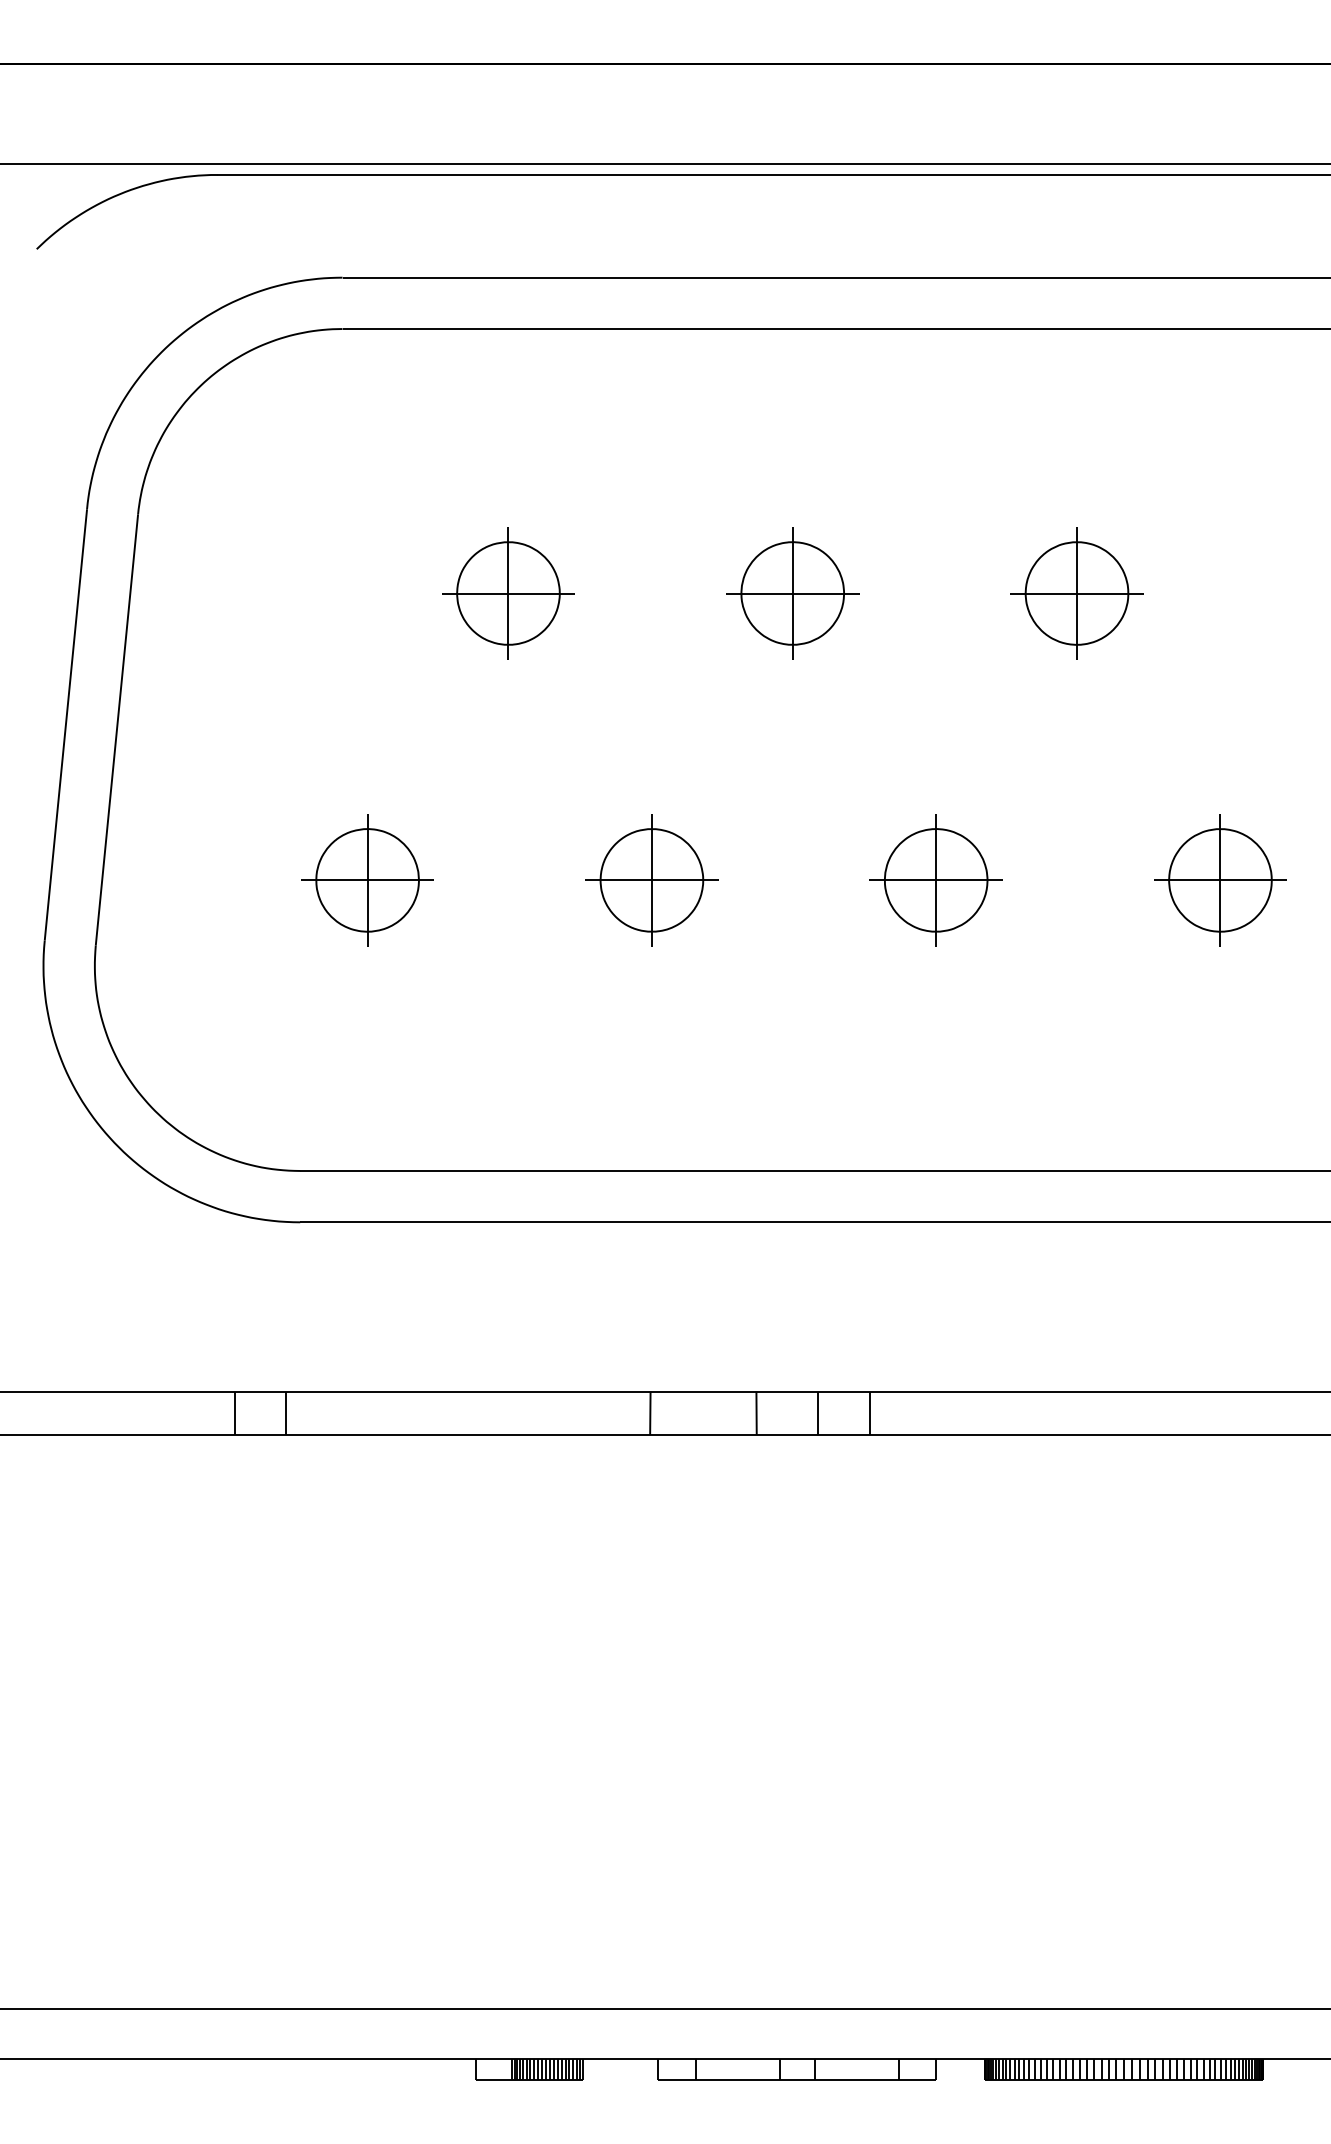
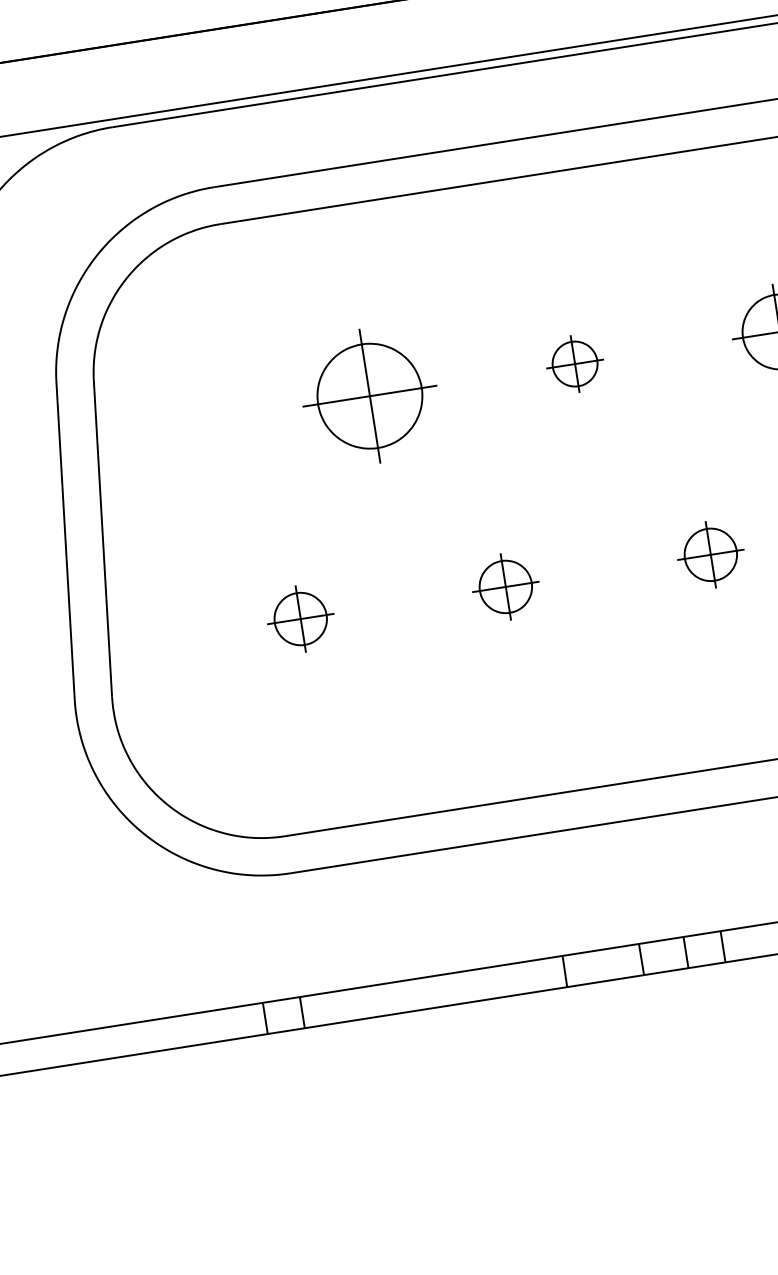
part: (508, 593) -> (369, 396), size x1.4
part: (792, 593) -> (574, 364), size x0.6
part: (367, 880) -> (300, 619), size x0.7
part: (651, 880) -> (505, 587), size x0.7
part: (935, 880) -> (710, 554), size x0.7

